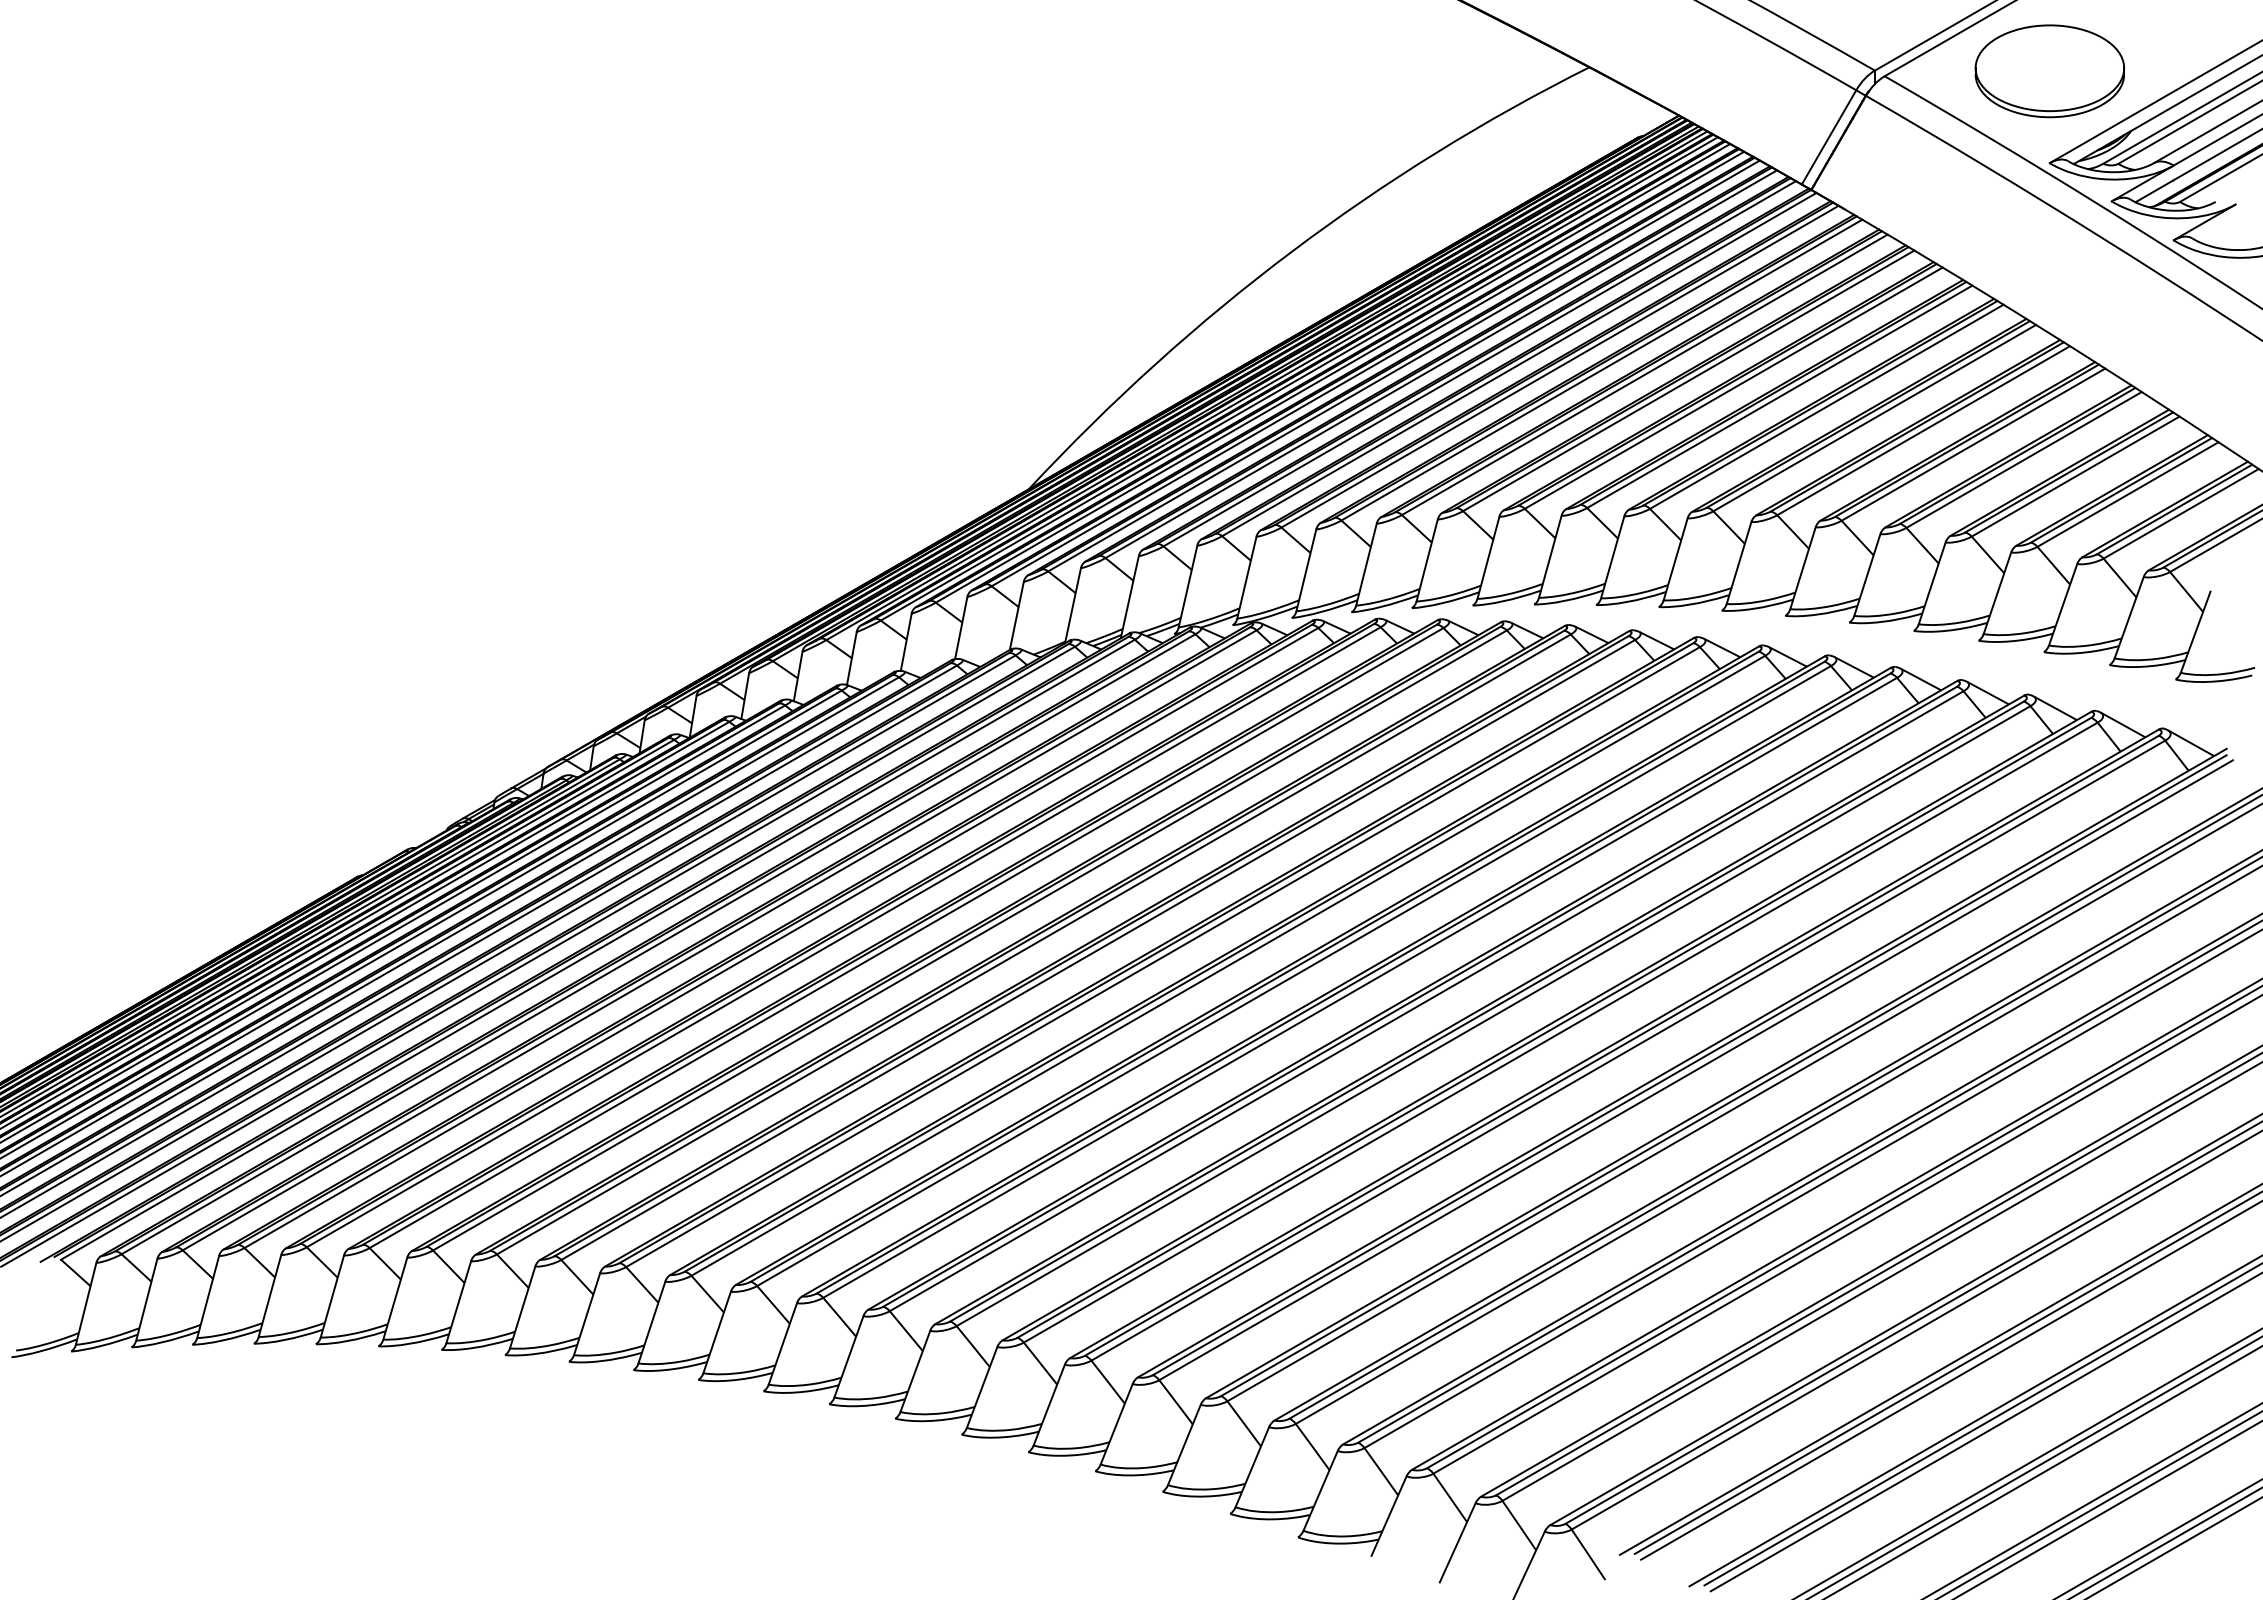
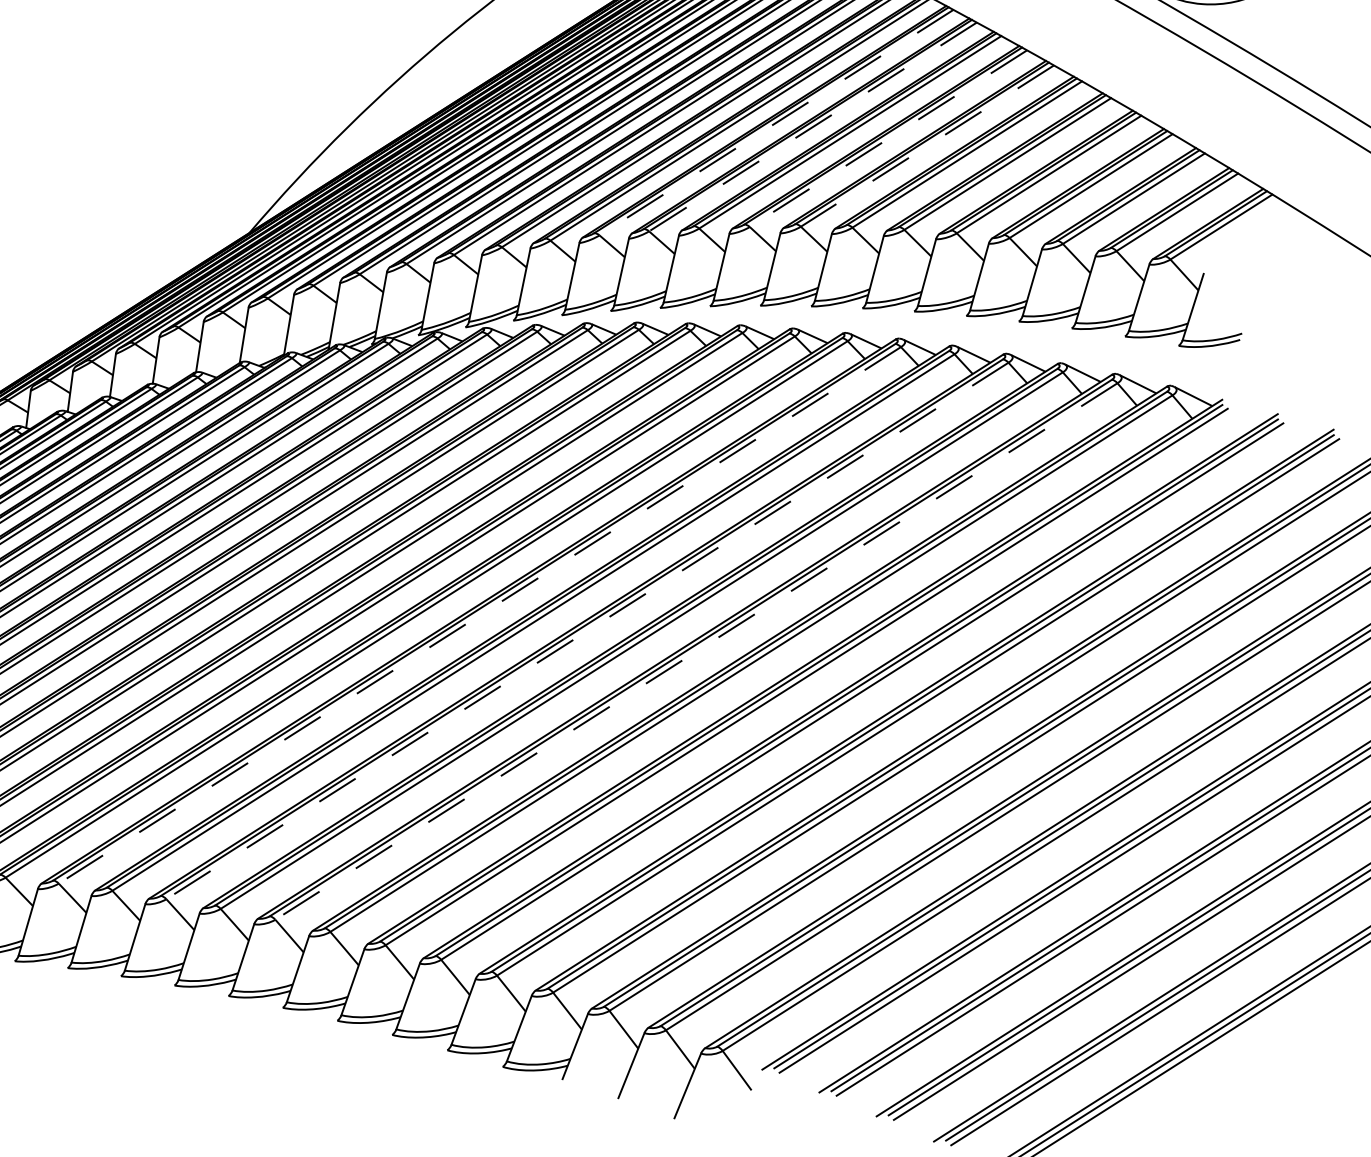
line: (1688, 380) -> (776, 122), solid -> dashed
line: (1733, 388) -> (812, 127), solid -> dashed
line: (1826, 407) -> (888, 139), solid -> dashed
line: (1874, 418) -> (927, 146), solid -> dashed
line: (1294, 976) -> (480, 615), solid -> dashed
line: (1426, 1001) -> (587, 631), solid -> dashed
line: (1560, 1032) -> (696, 651), solid -> dashed

